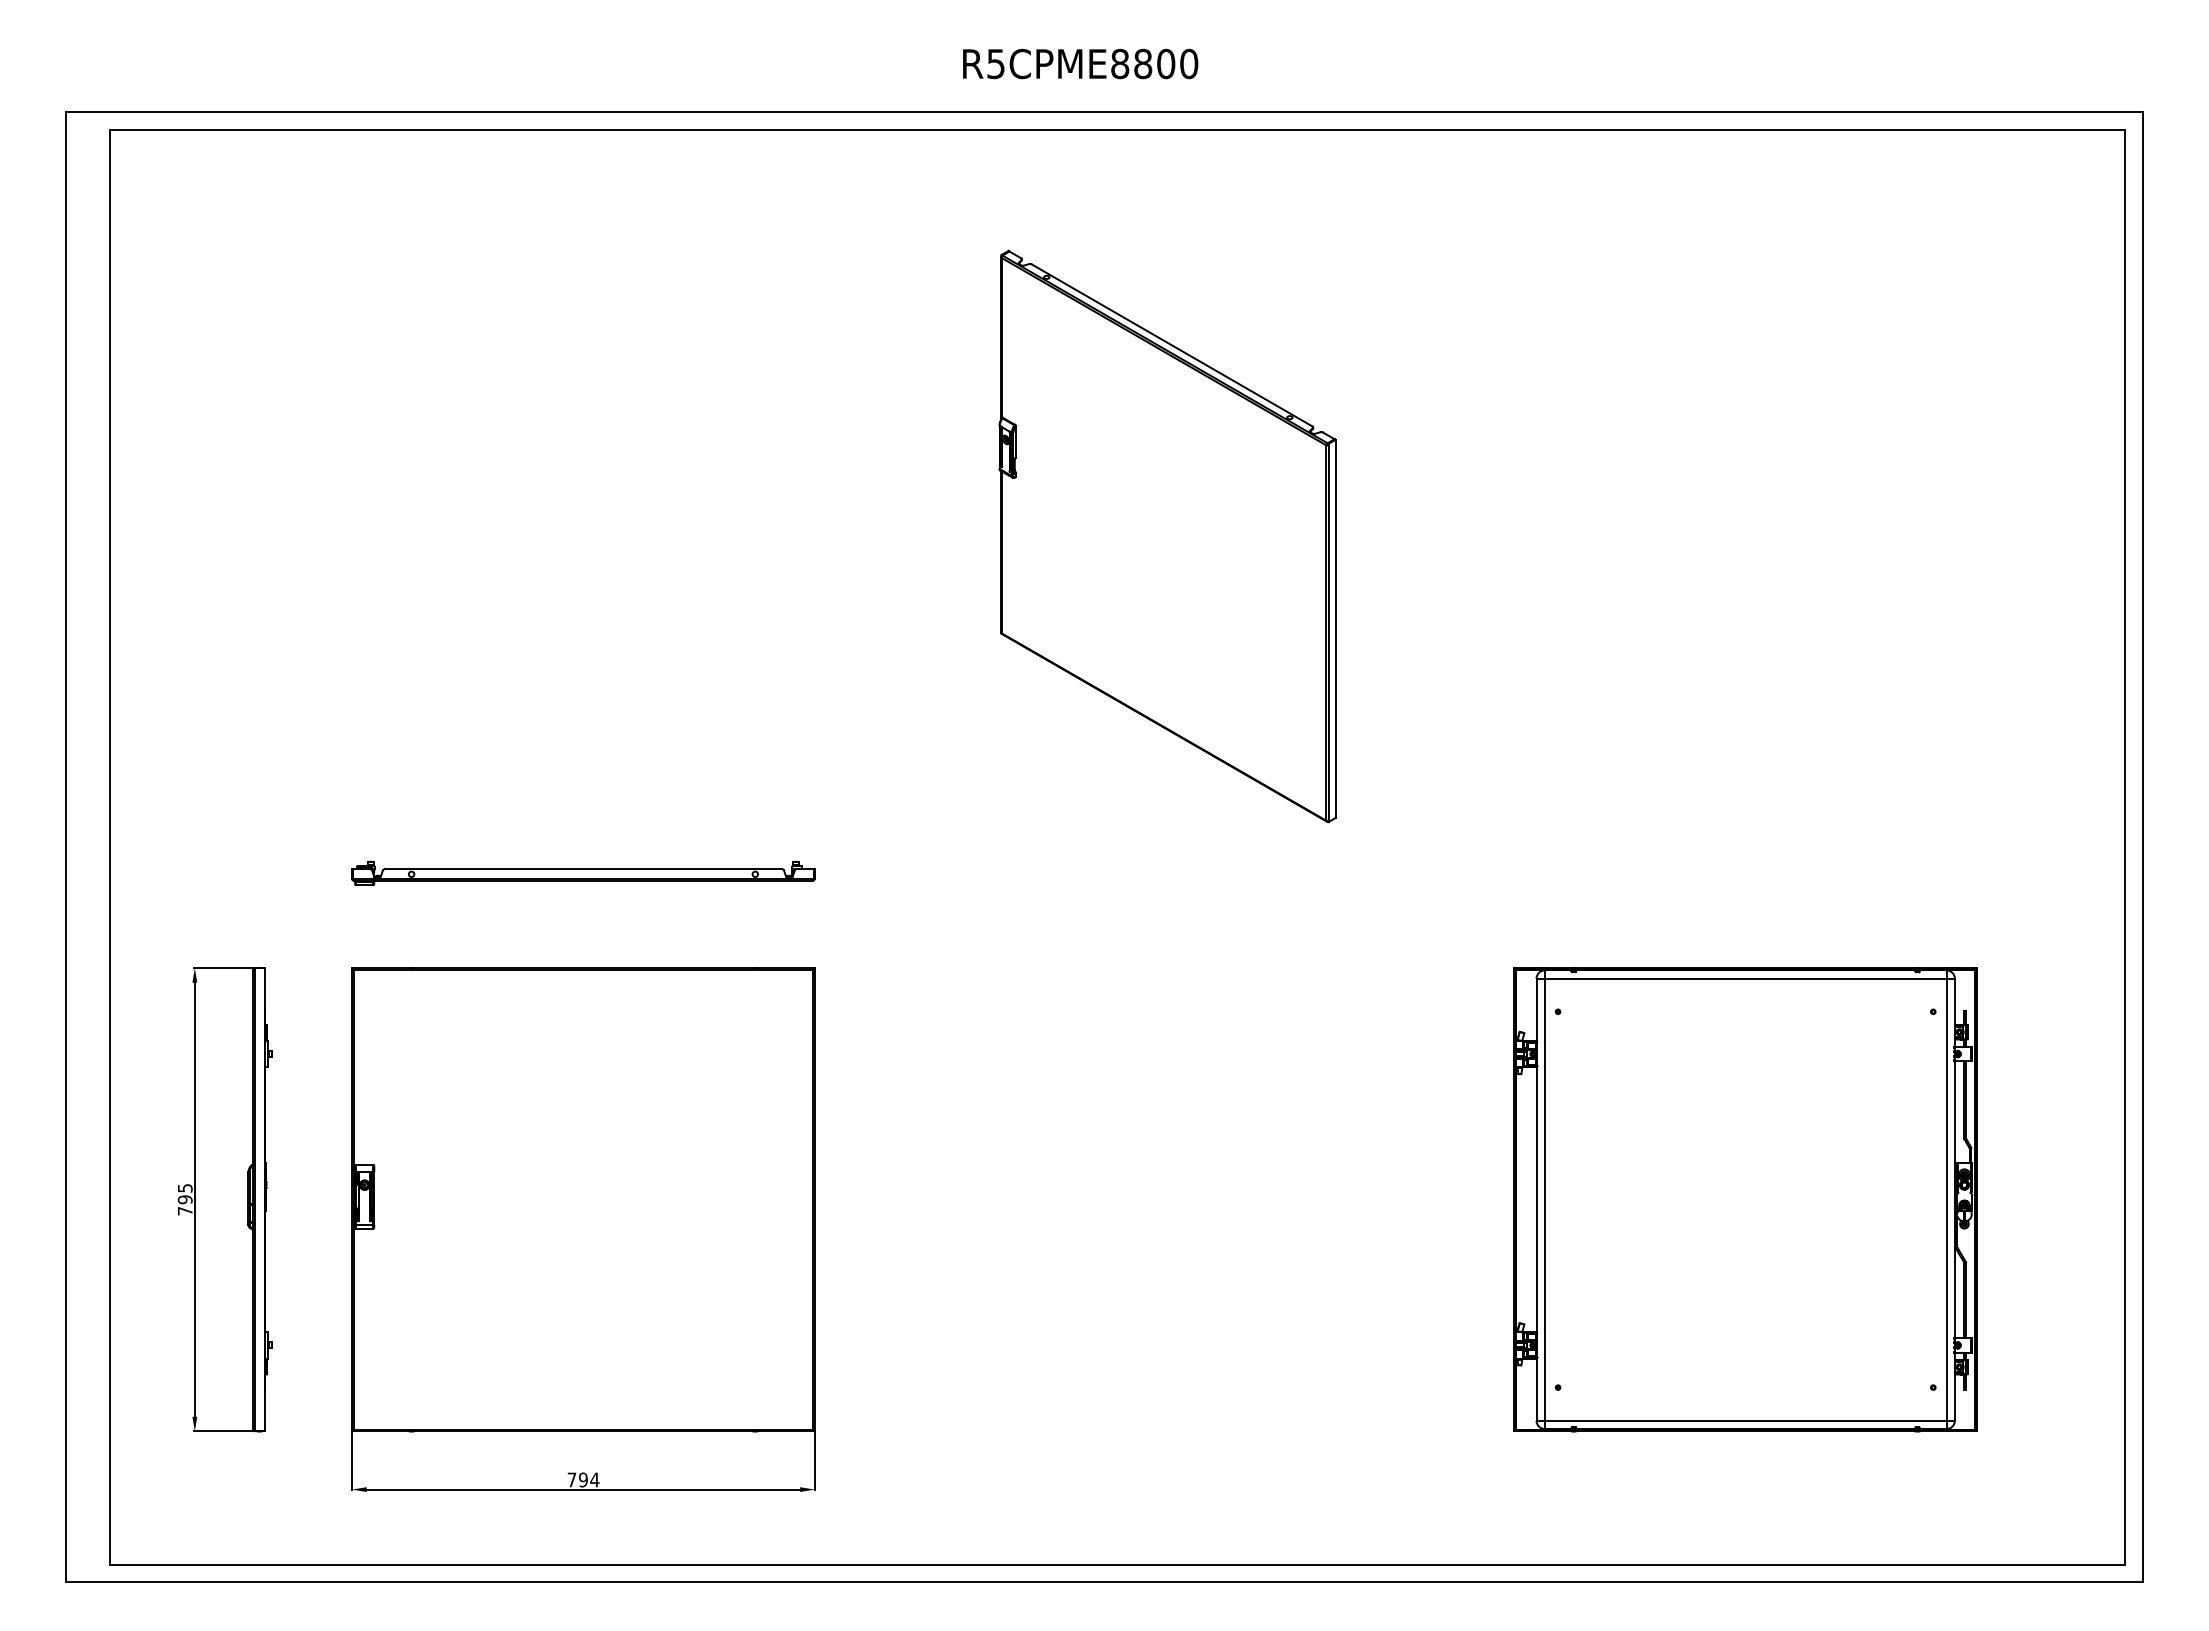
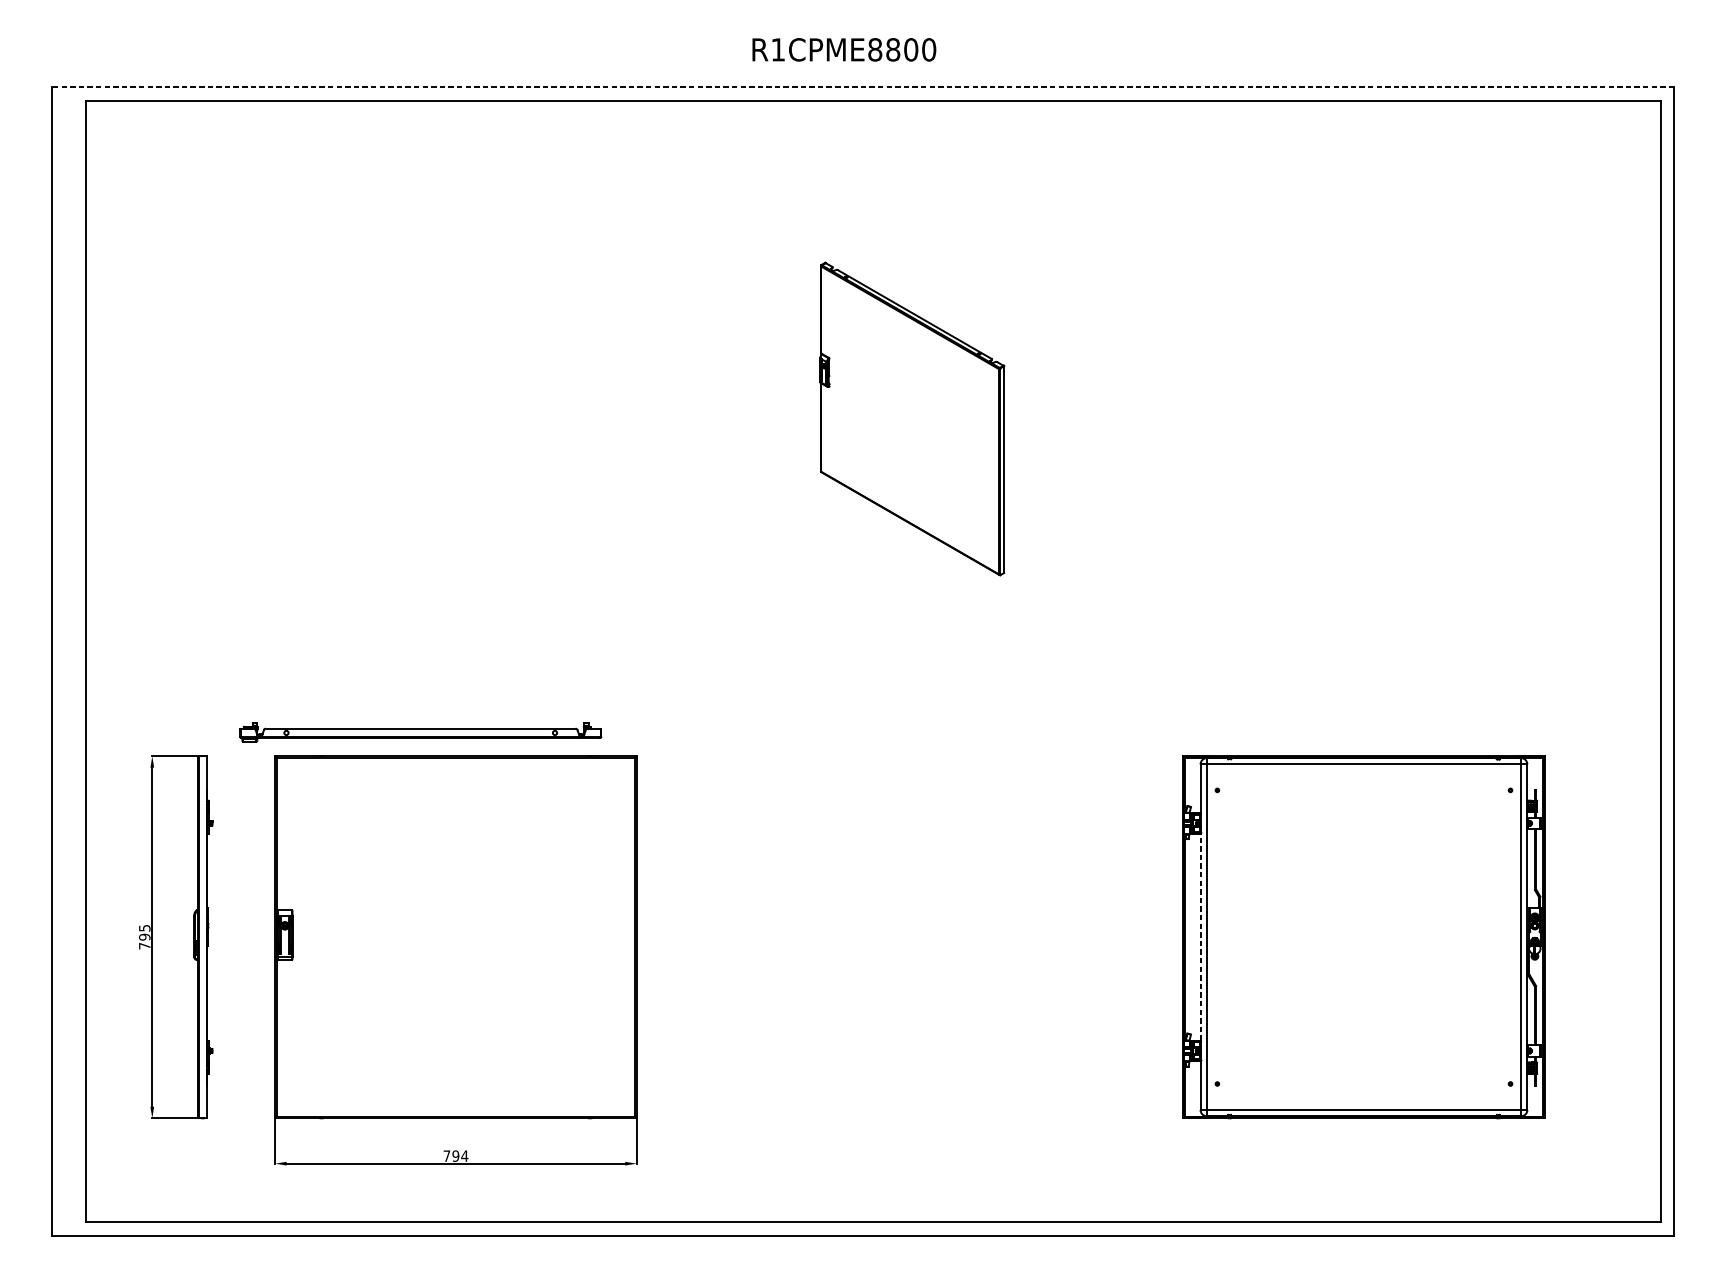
text: (995, 64) -> (777, 50), R5CPME8800 -> R1CPME8800
line: (1103, 112) -> (862, 87), solid -> dashed
part: (1167, 536) -> (912, 419), size x0.7
part: (583, 873) -> (420, 732), moved
line: (1536, 1199) -> (1200, 937), solid -> dashed

